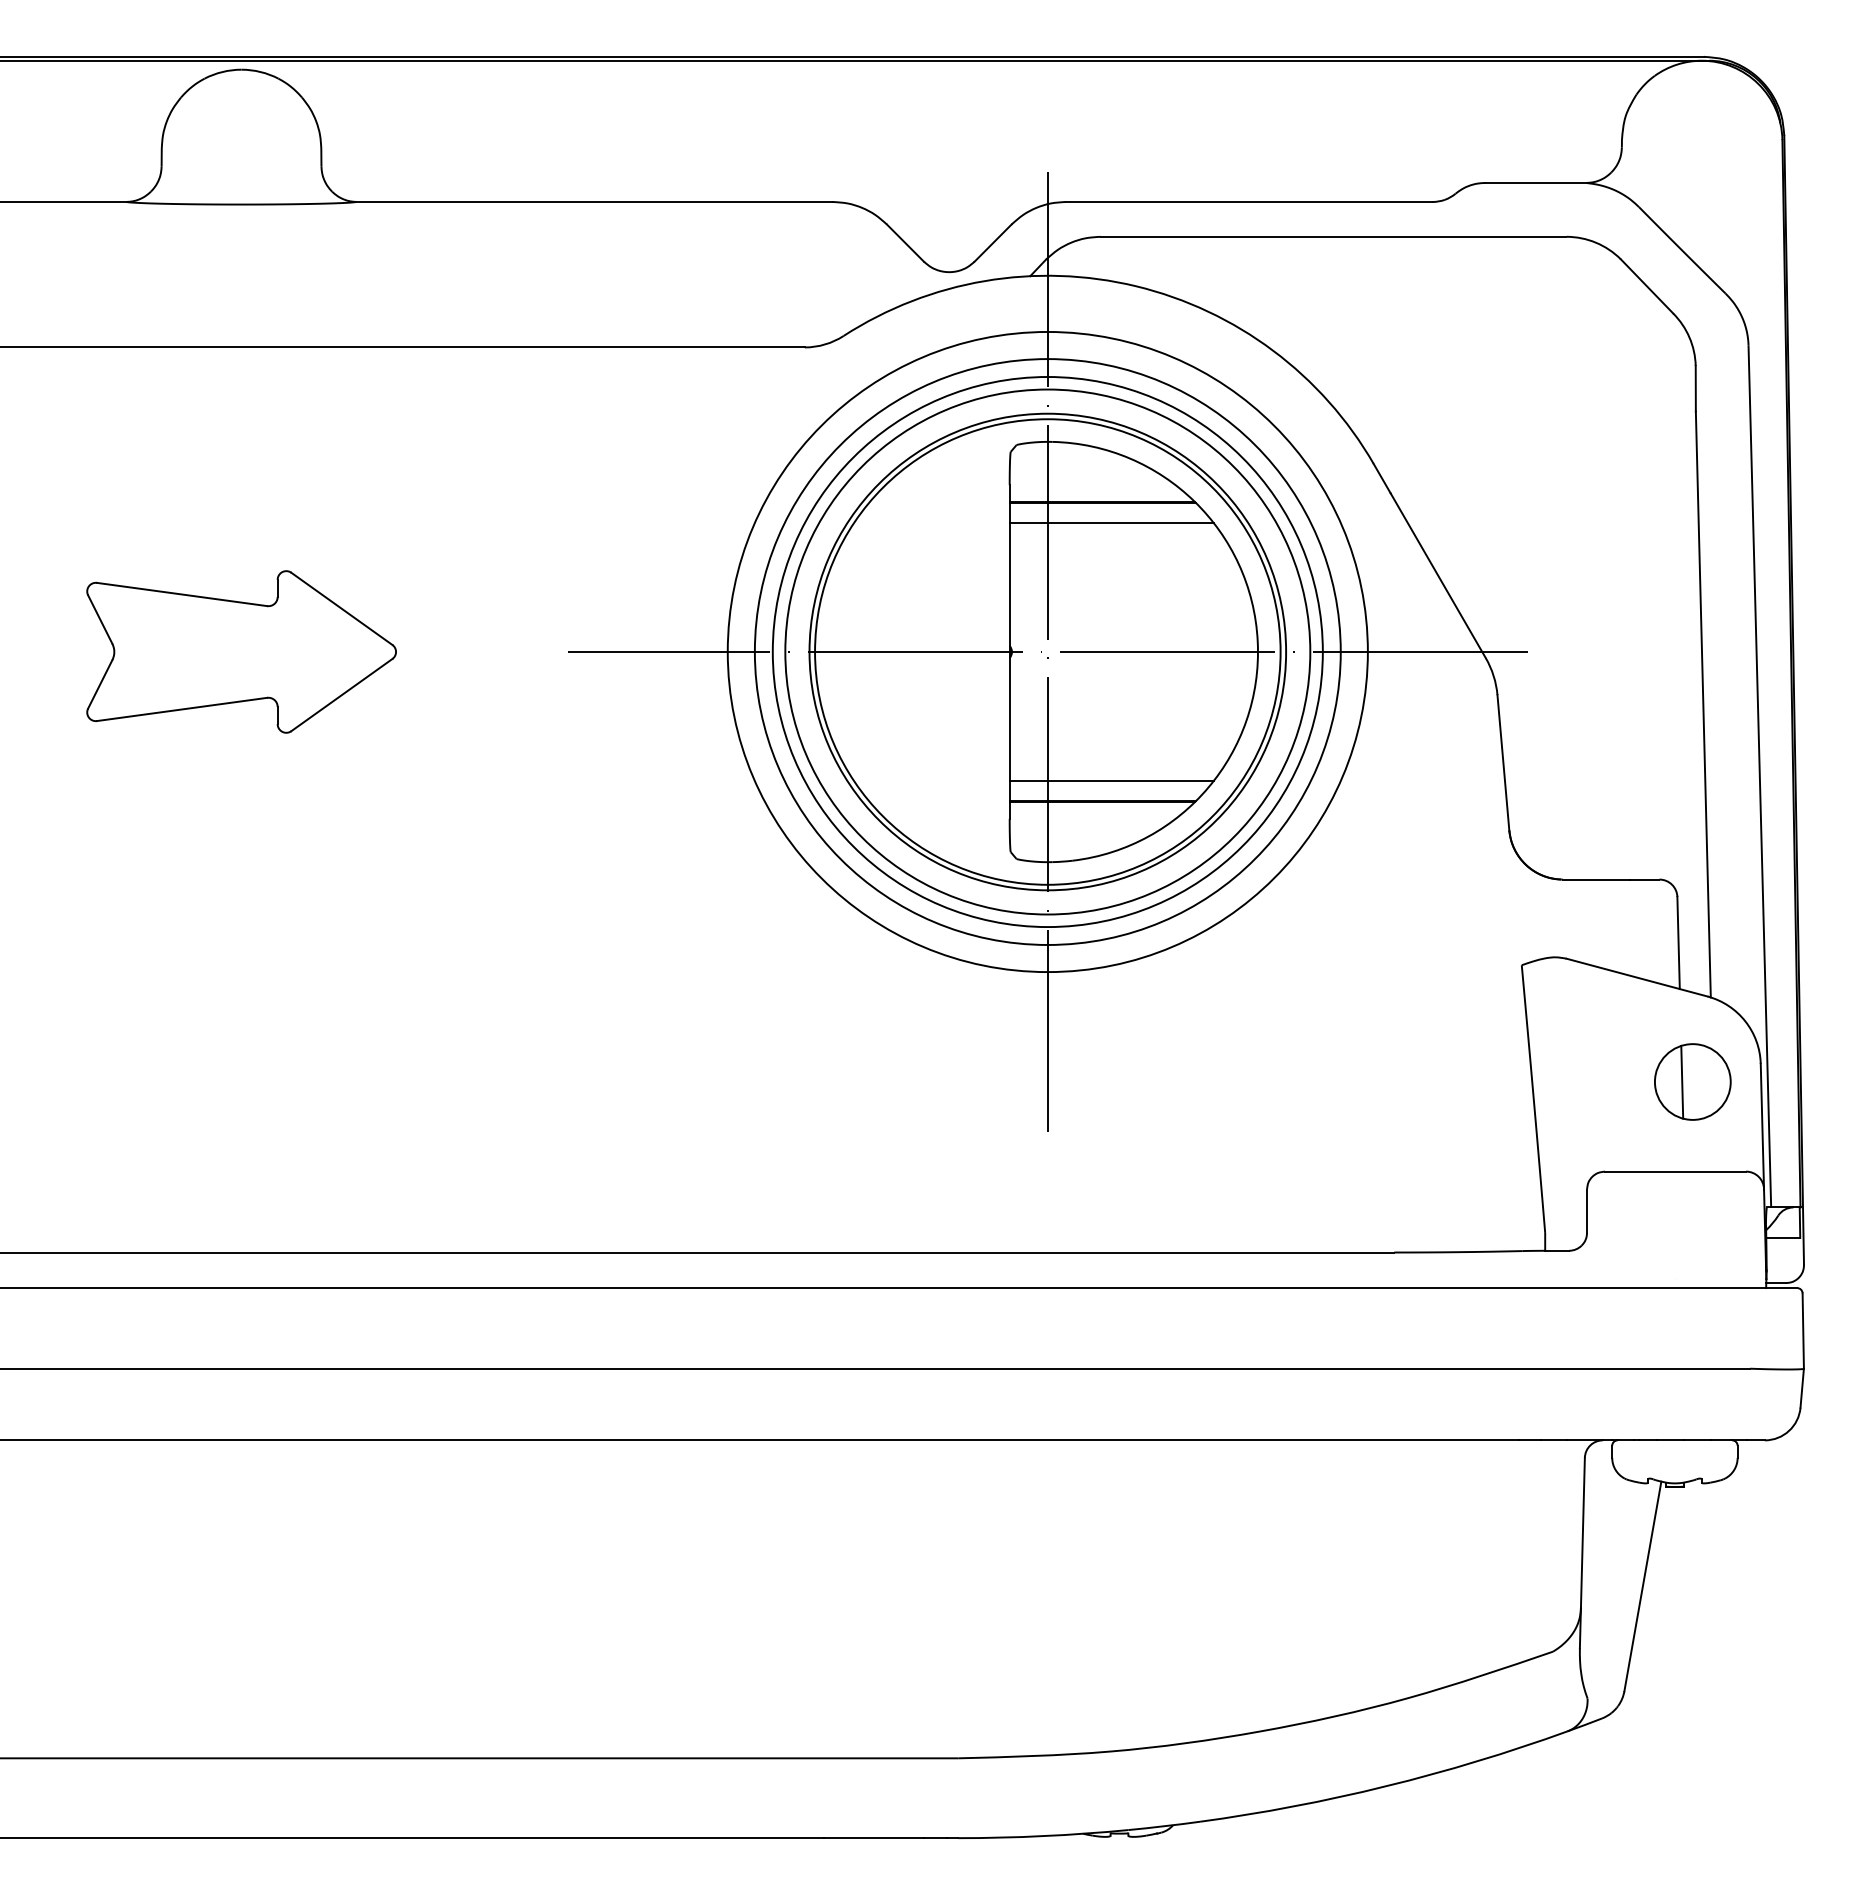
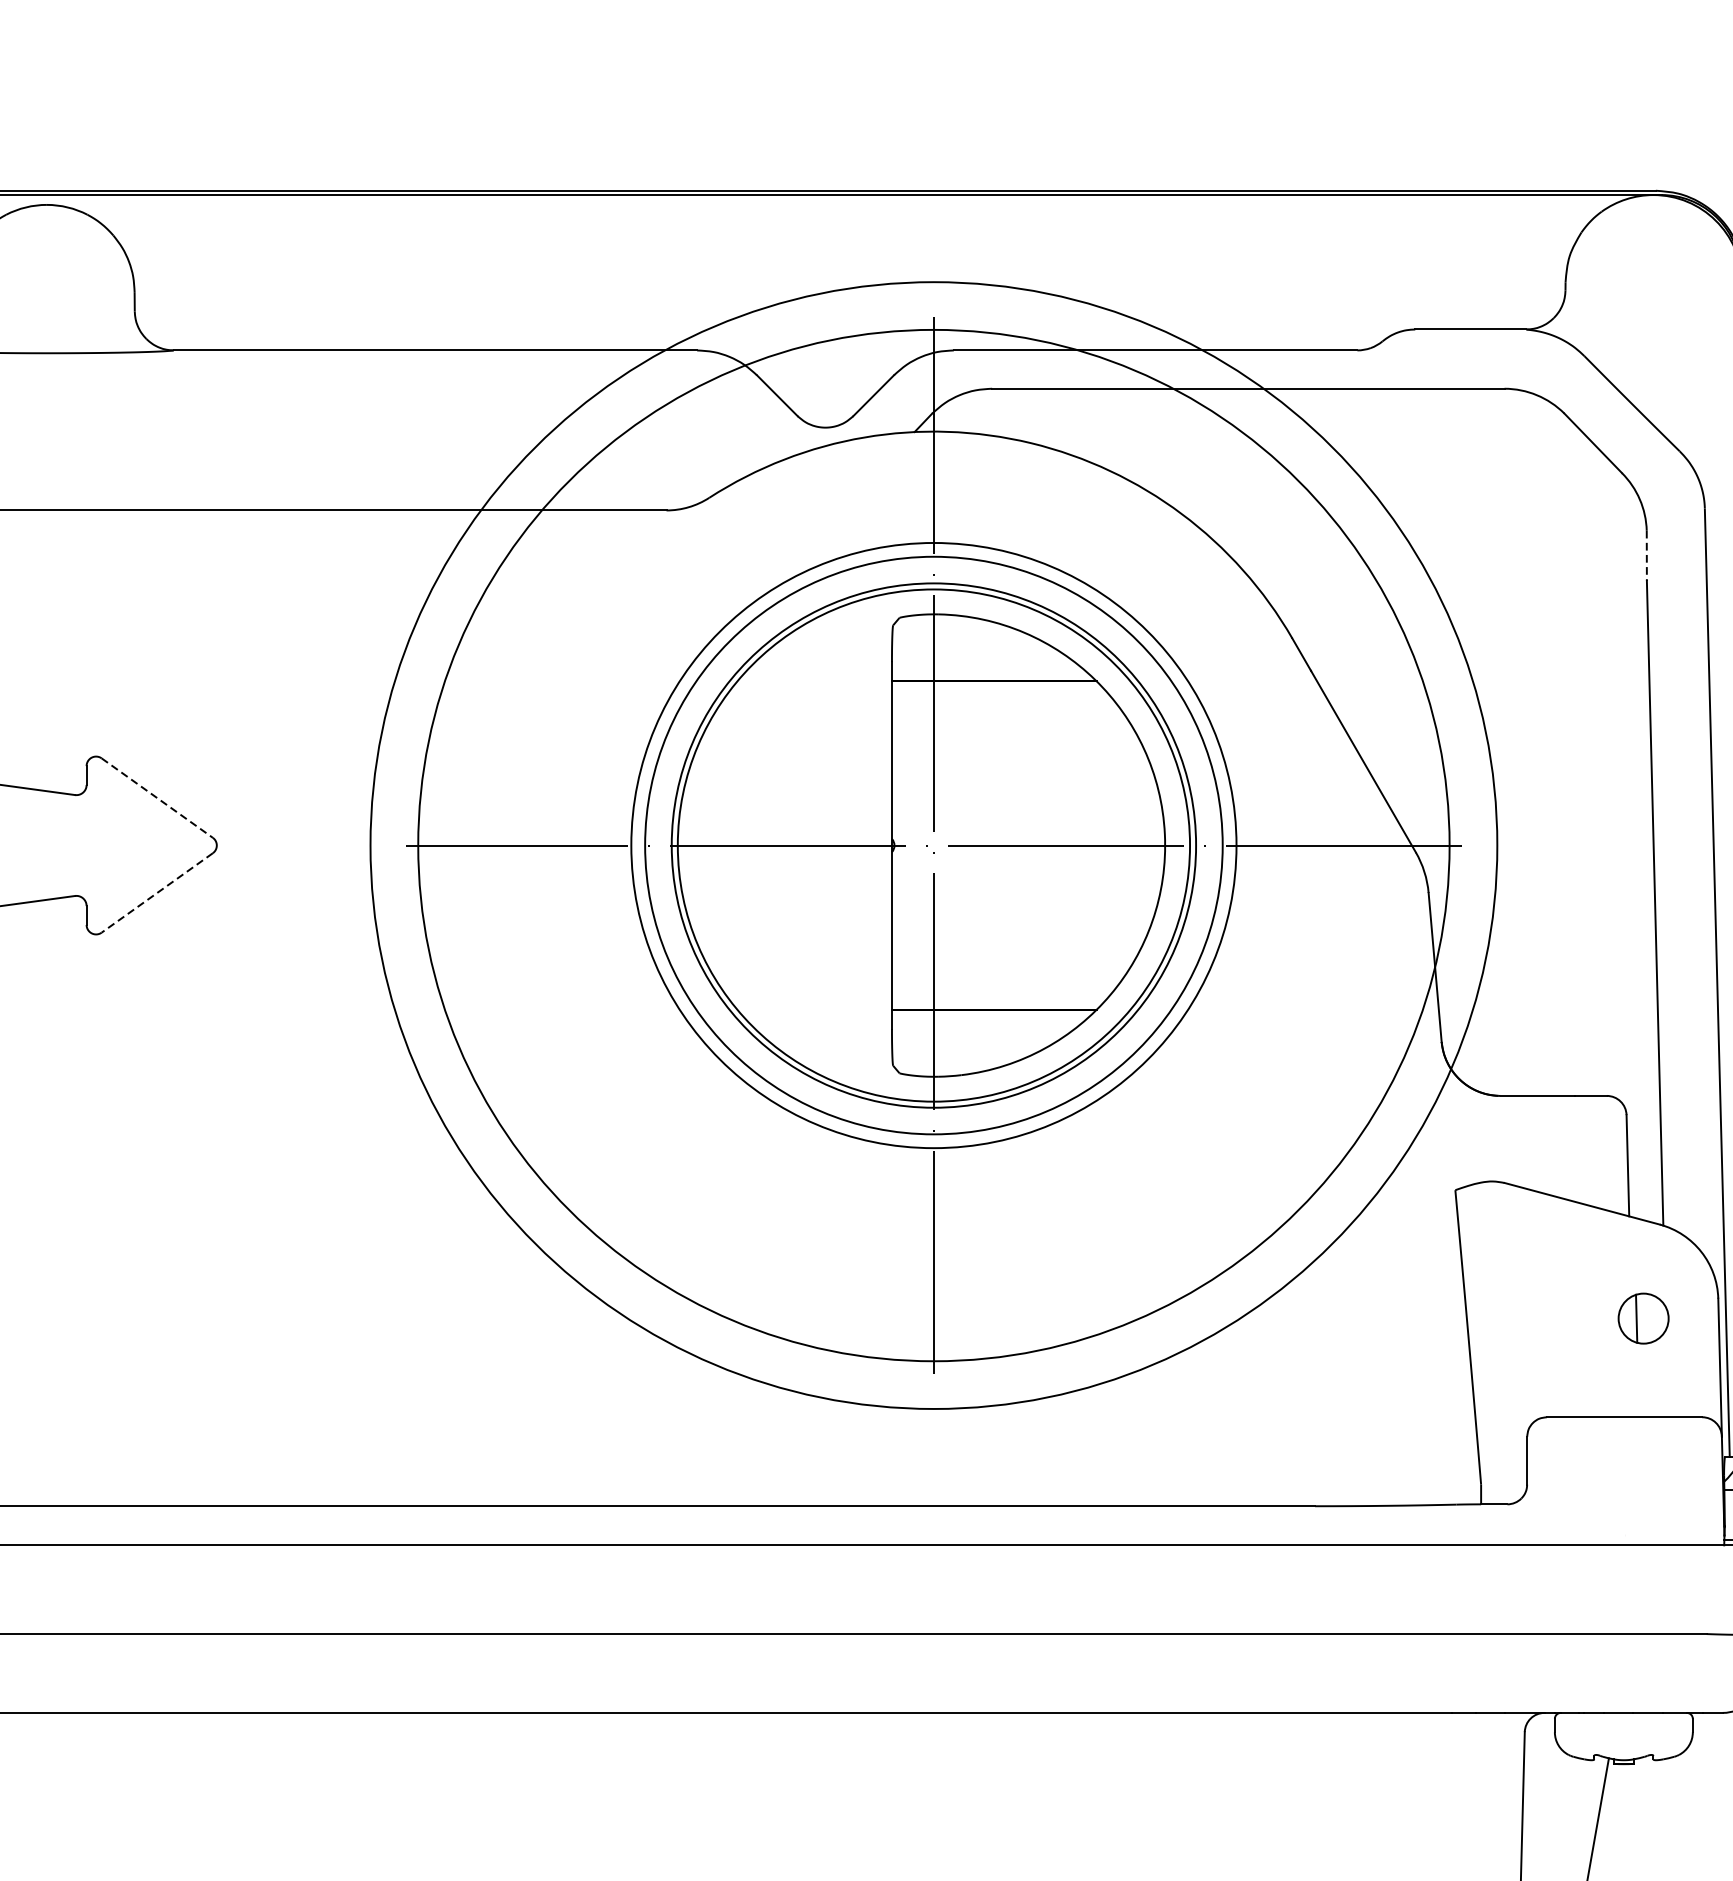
line: (1695, 388) -> (1646, 555), solid -> dashed
line: (1111, 523) -> (1003, 704), removed
line: (342, 609) -> (157, 798), solid -> dashed
circle: (1047, 651) -> (933, 844), size x1.6
circle: (1047, 651) -> (933, 844), size x1.6
line: (341, 695) -> (156, 893), solid -> dashed
line: (1111, 781) -> (1003, 988), removed
part: (1692, 1081) -> (1643, 1318), size x0.6

